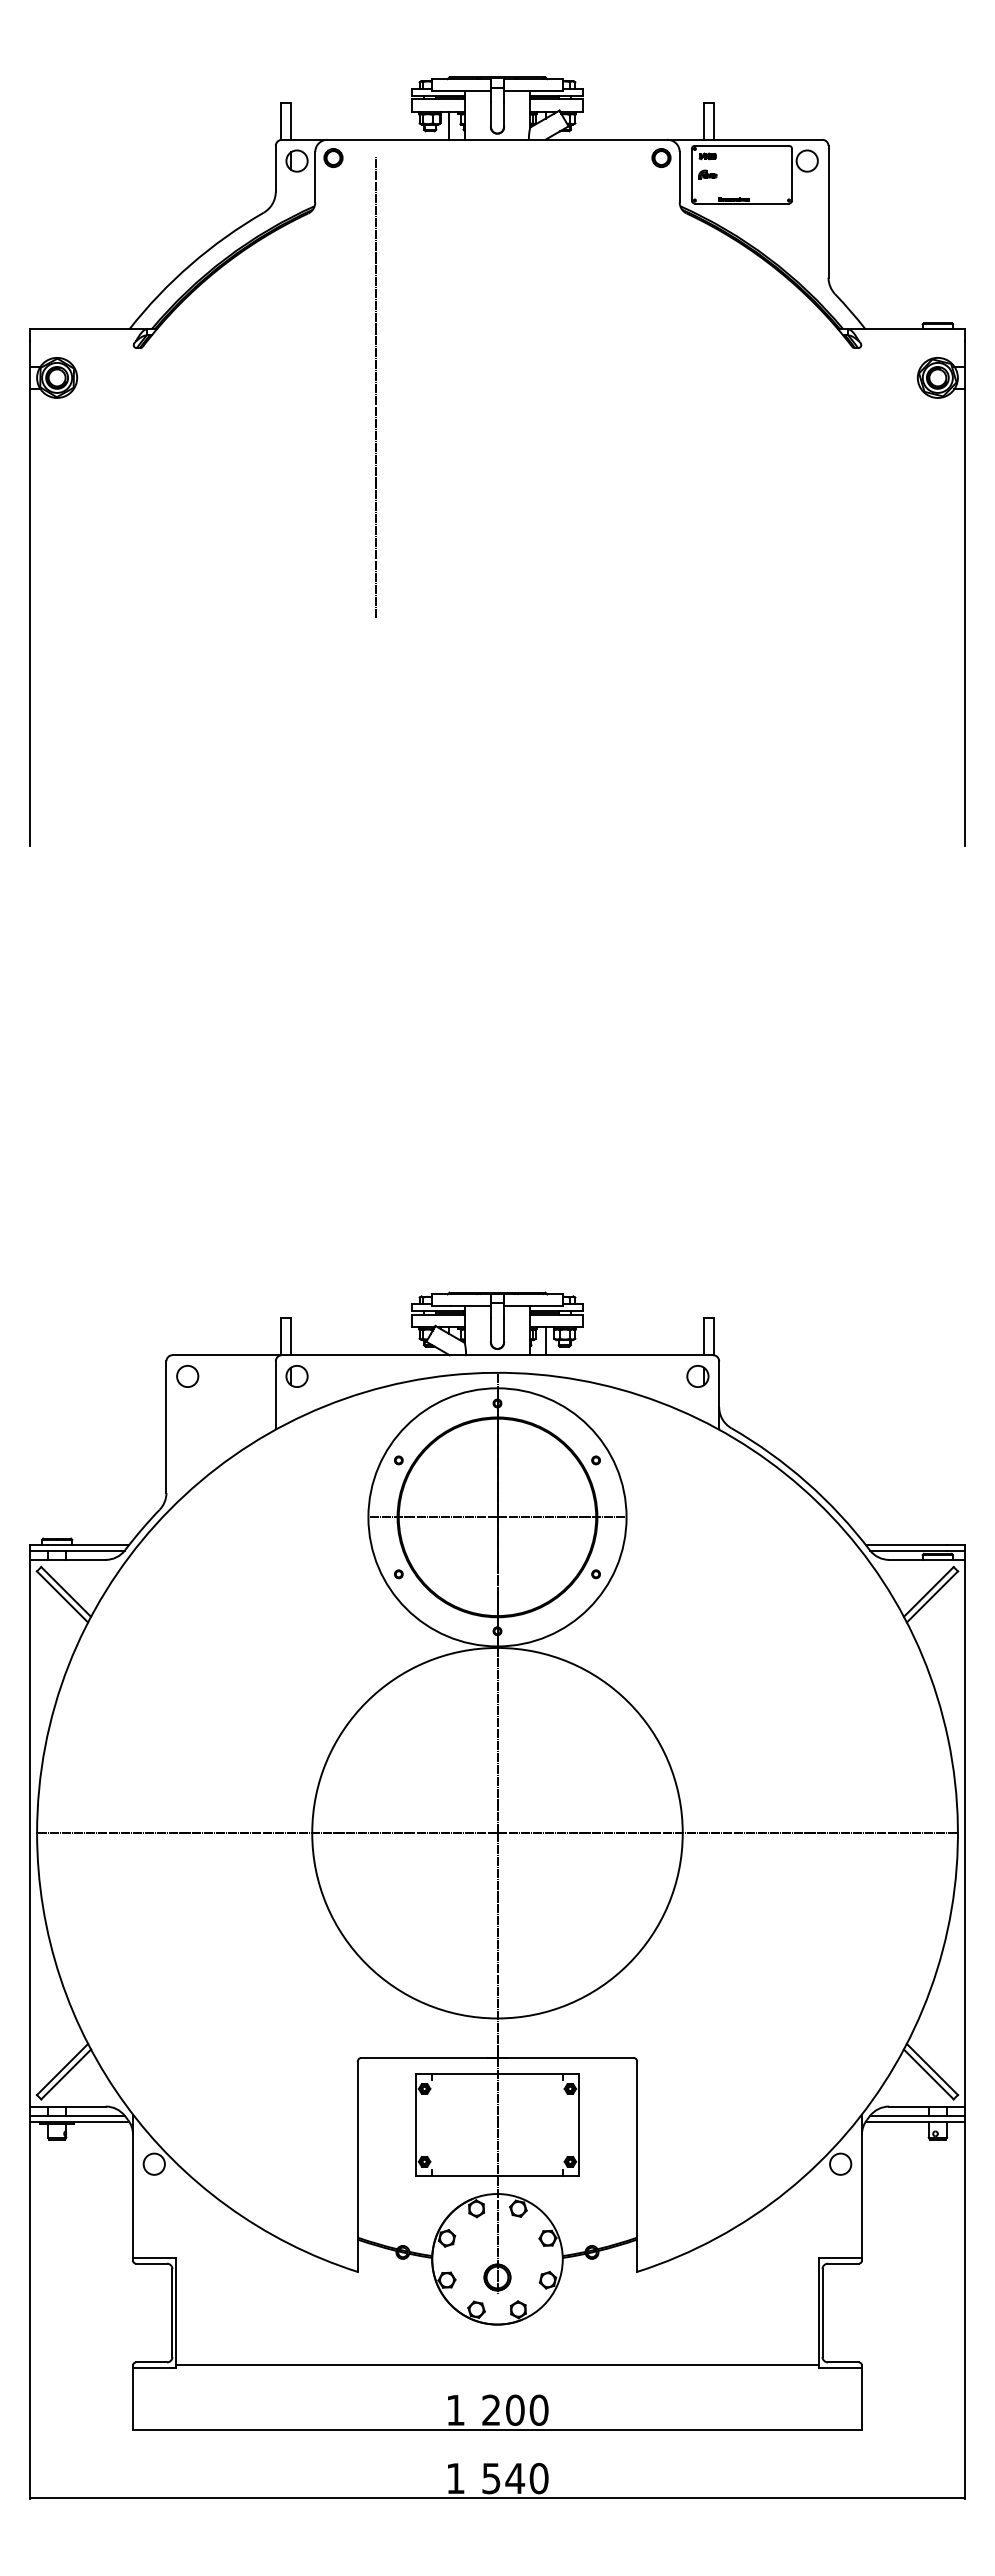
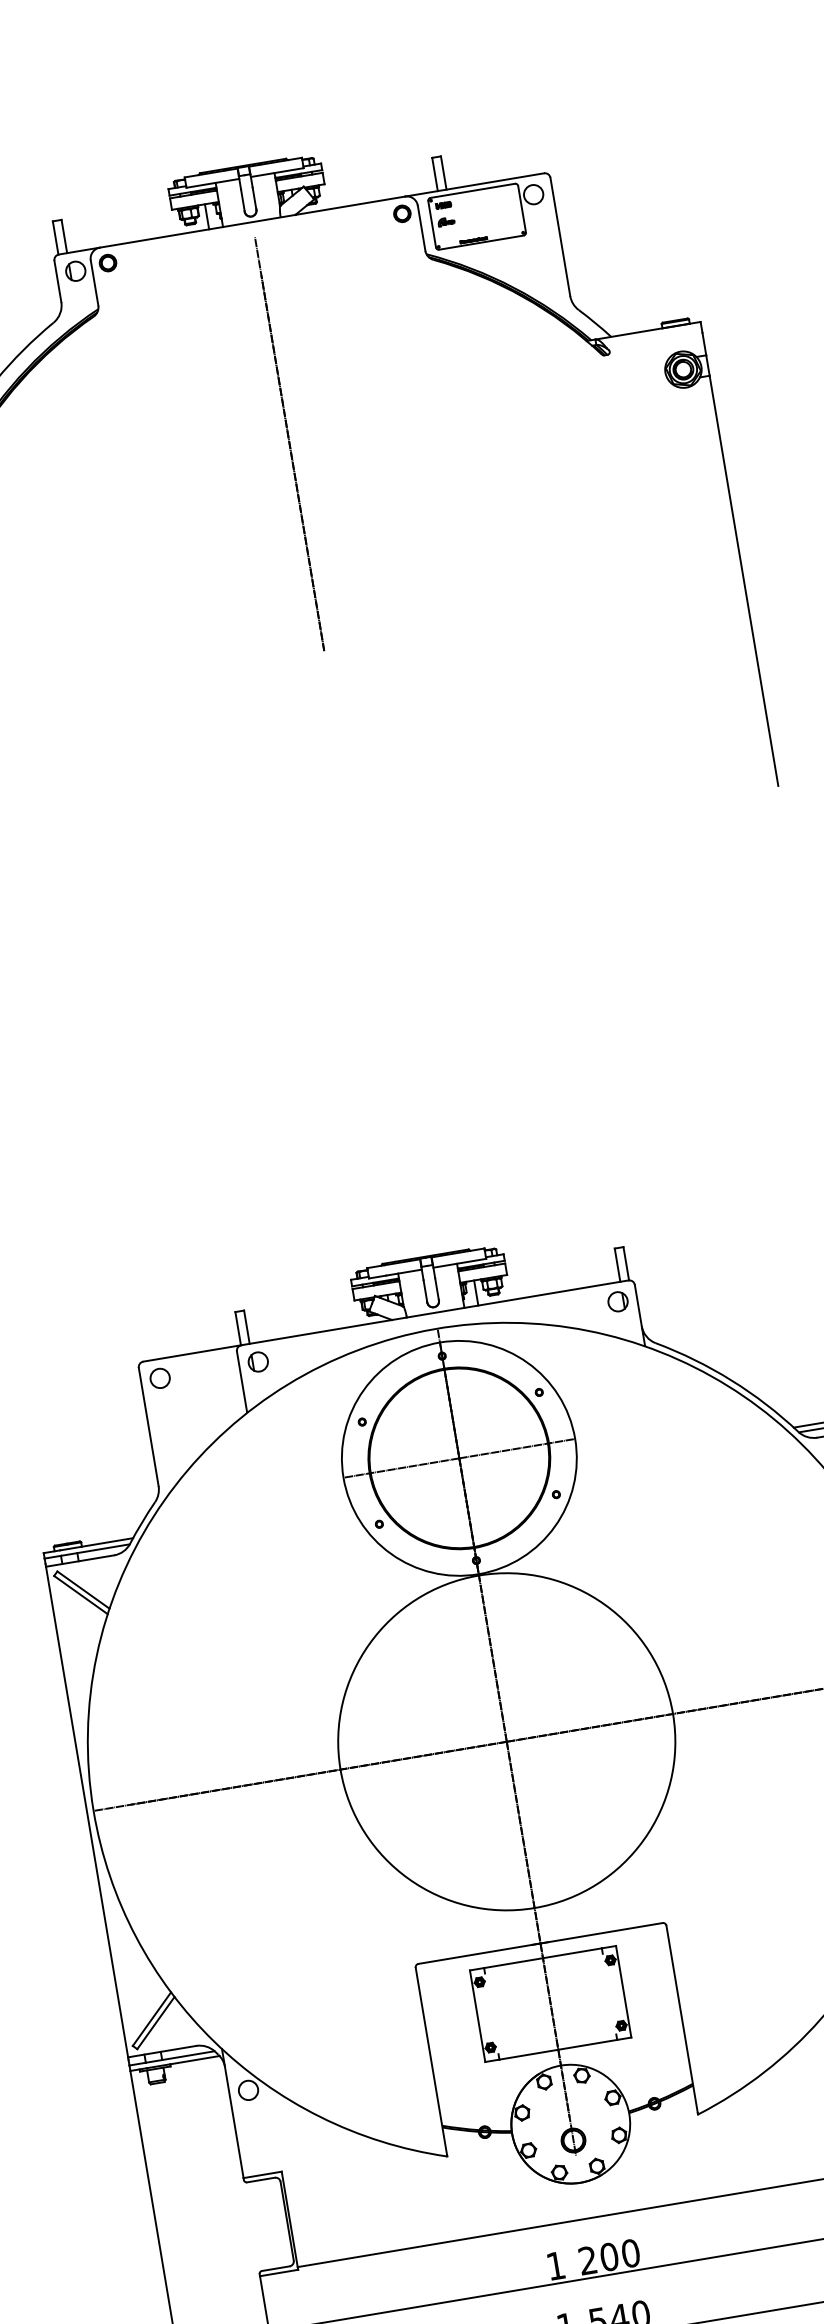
line: (375, 387) -> (289, 444), moved

